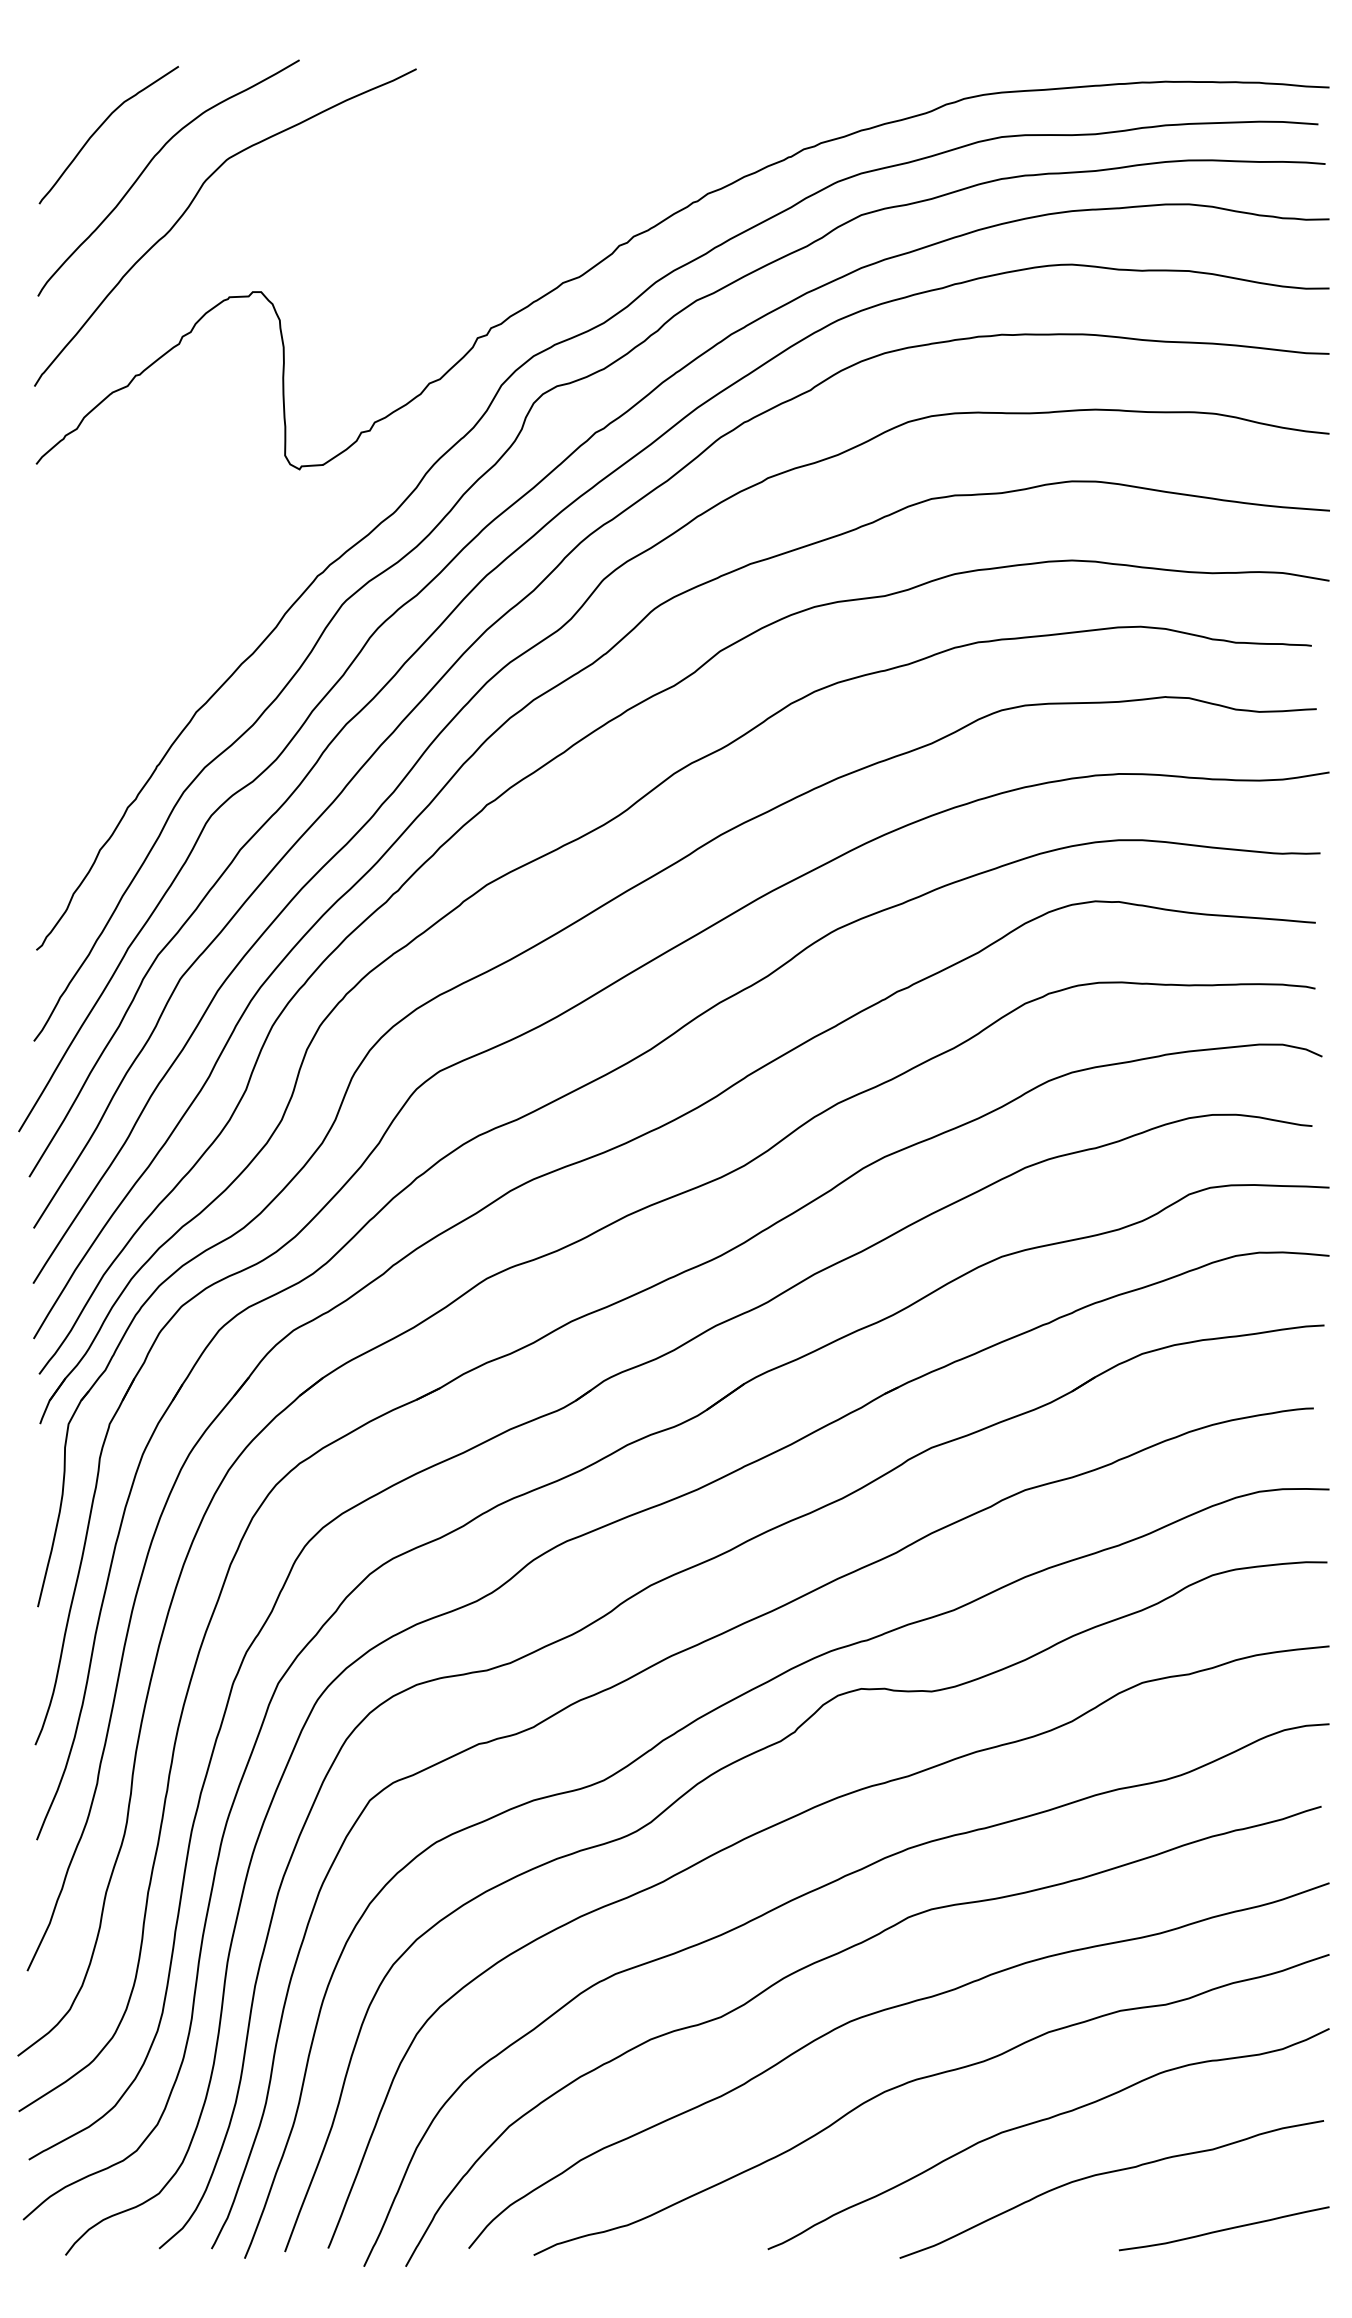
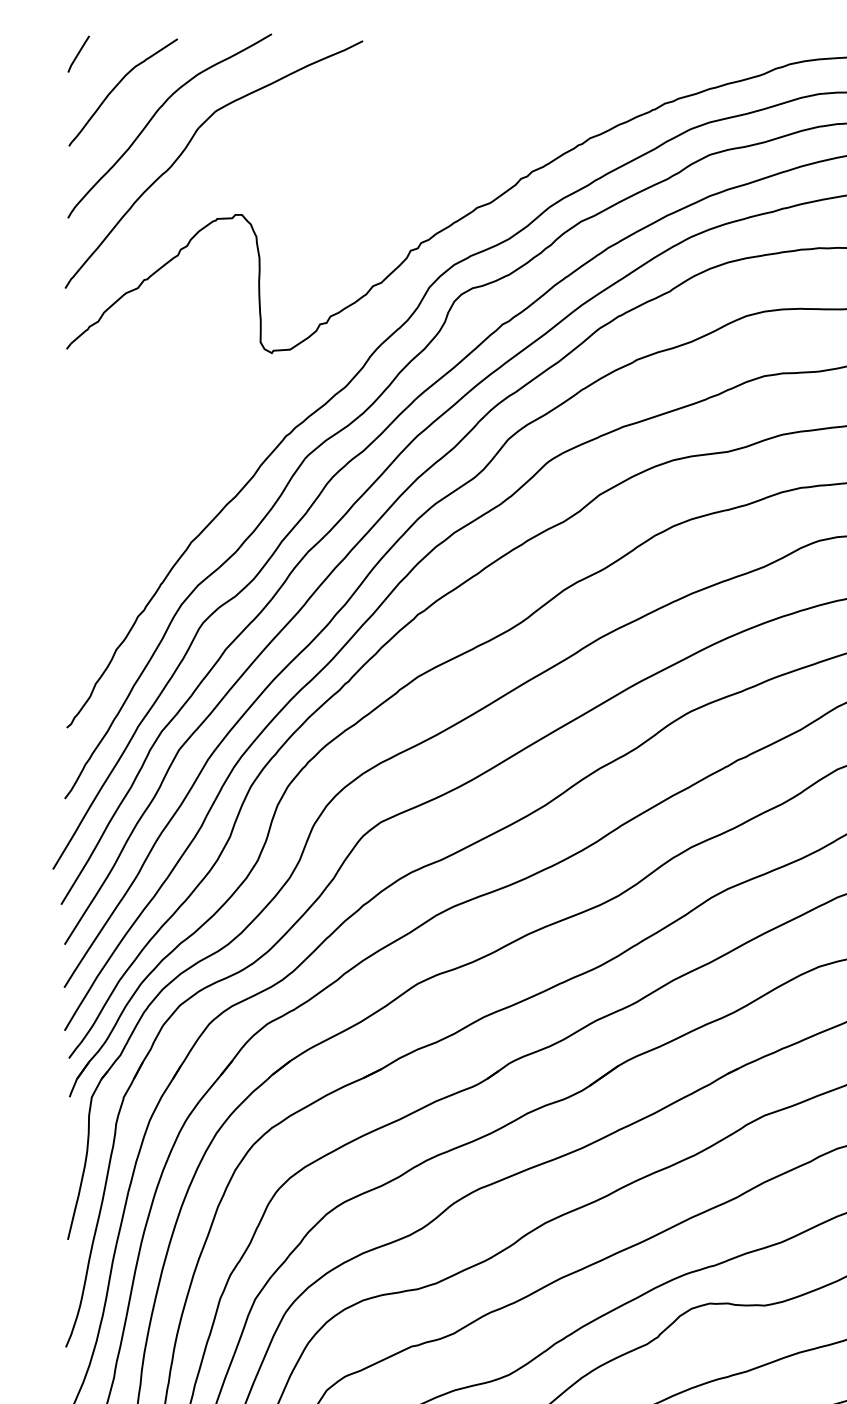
line: (51, 85) -> (78, 53), added

